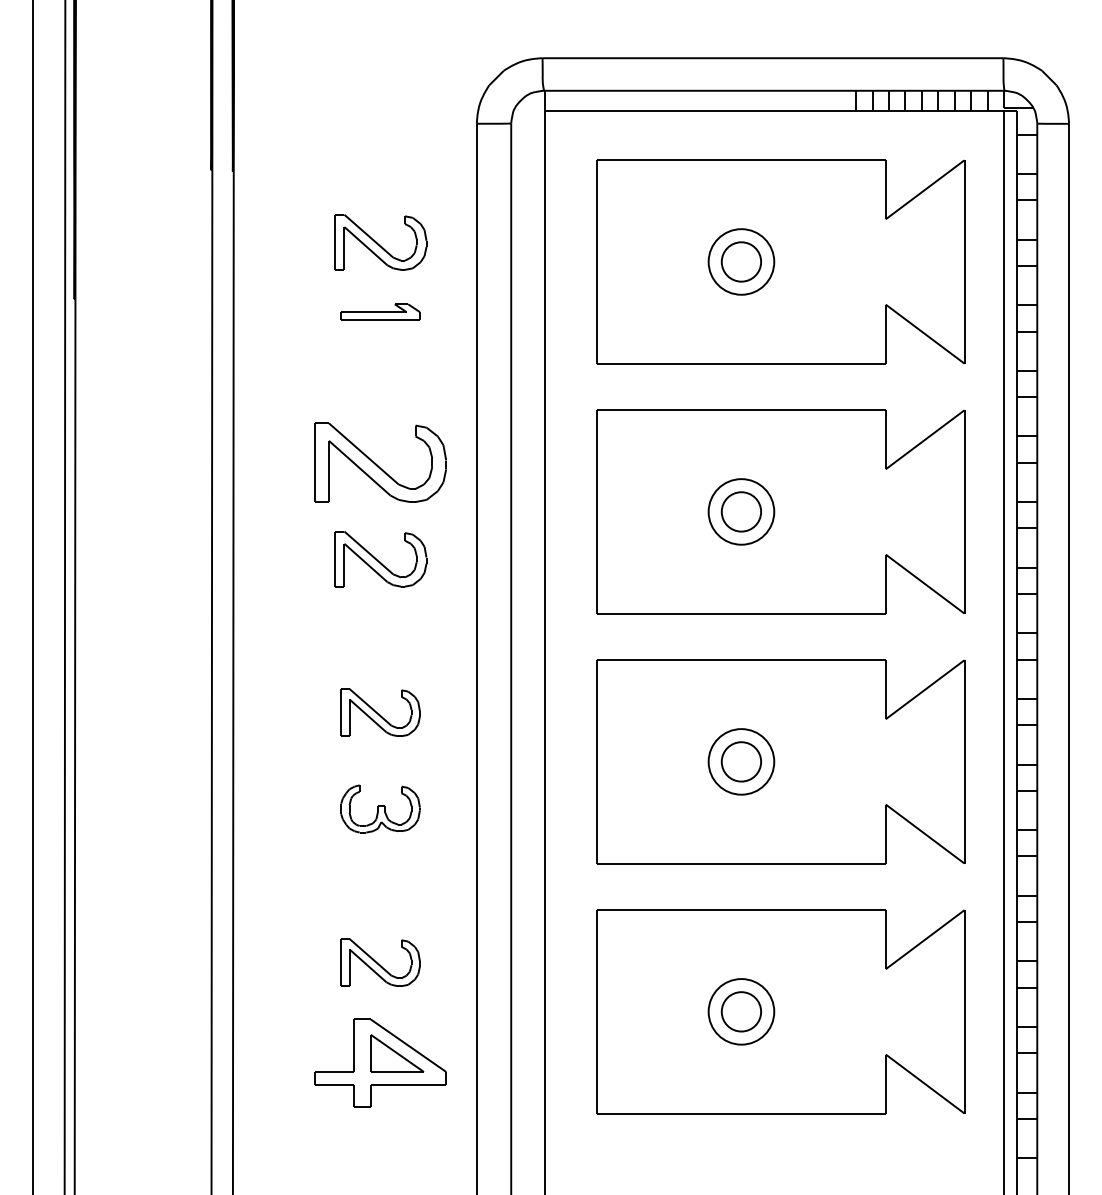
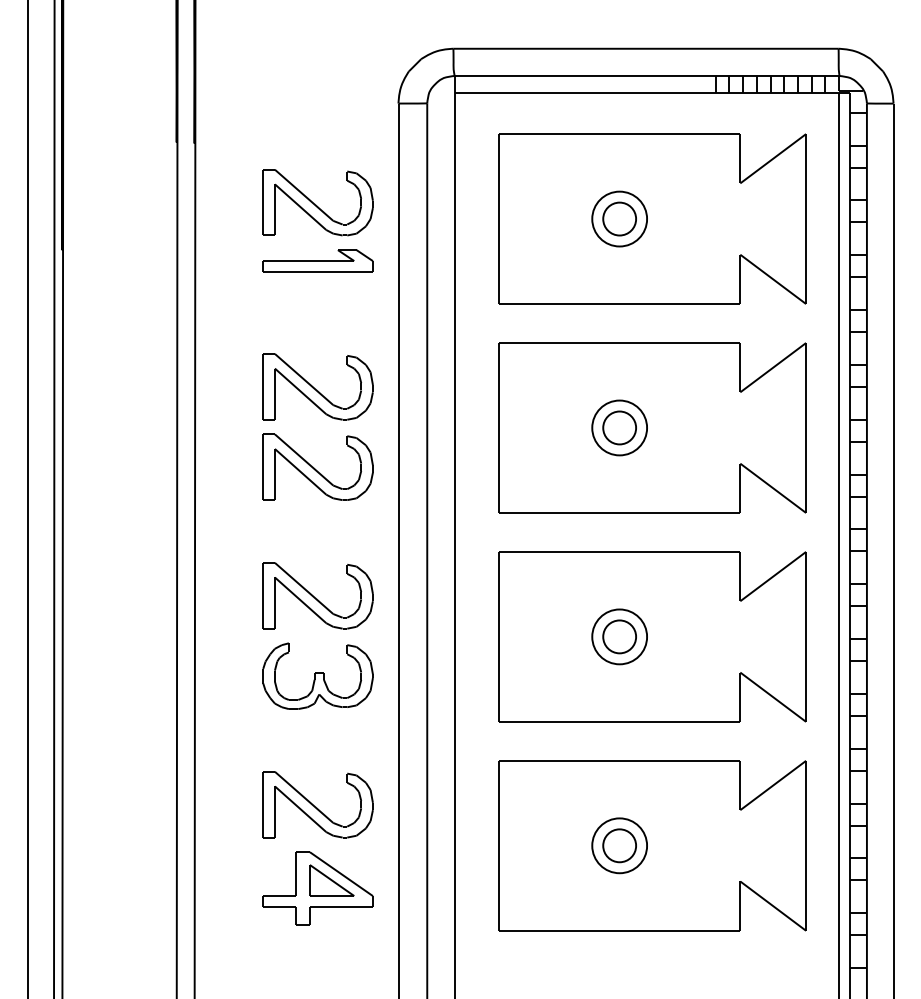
part: (380, 242) -> (317, 202), size x1.43
part: (380, 311) -> (317, 260), size x1.67
part: (380, 559) -> (317, 467), size x1.43
part: (380, 712) -> (317, 595), size x1.67
part: (380, 808) -> (317, 675), size x1.67
part: (380, 962) -> (317, 804), size x1.67

